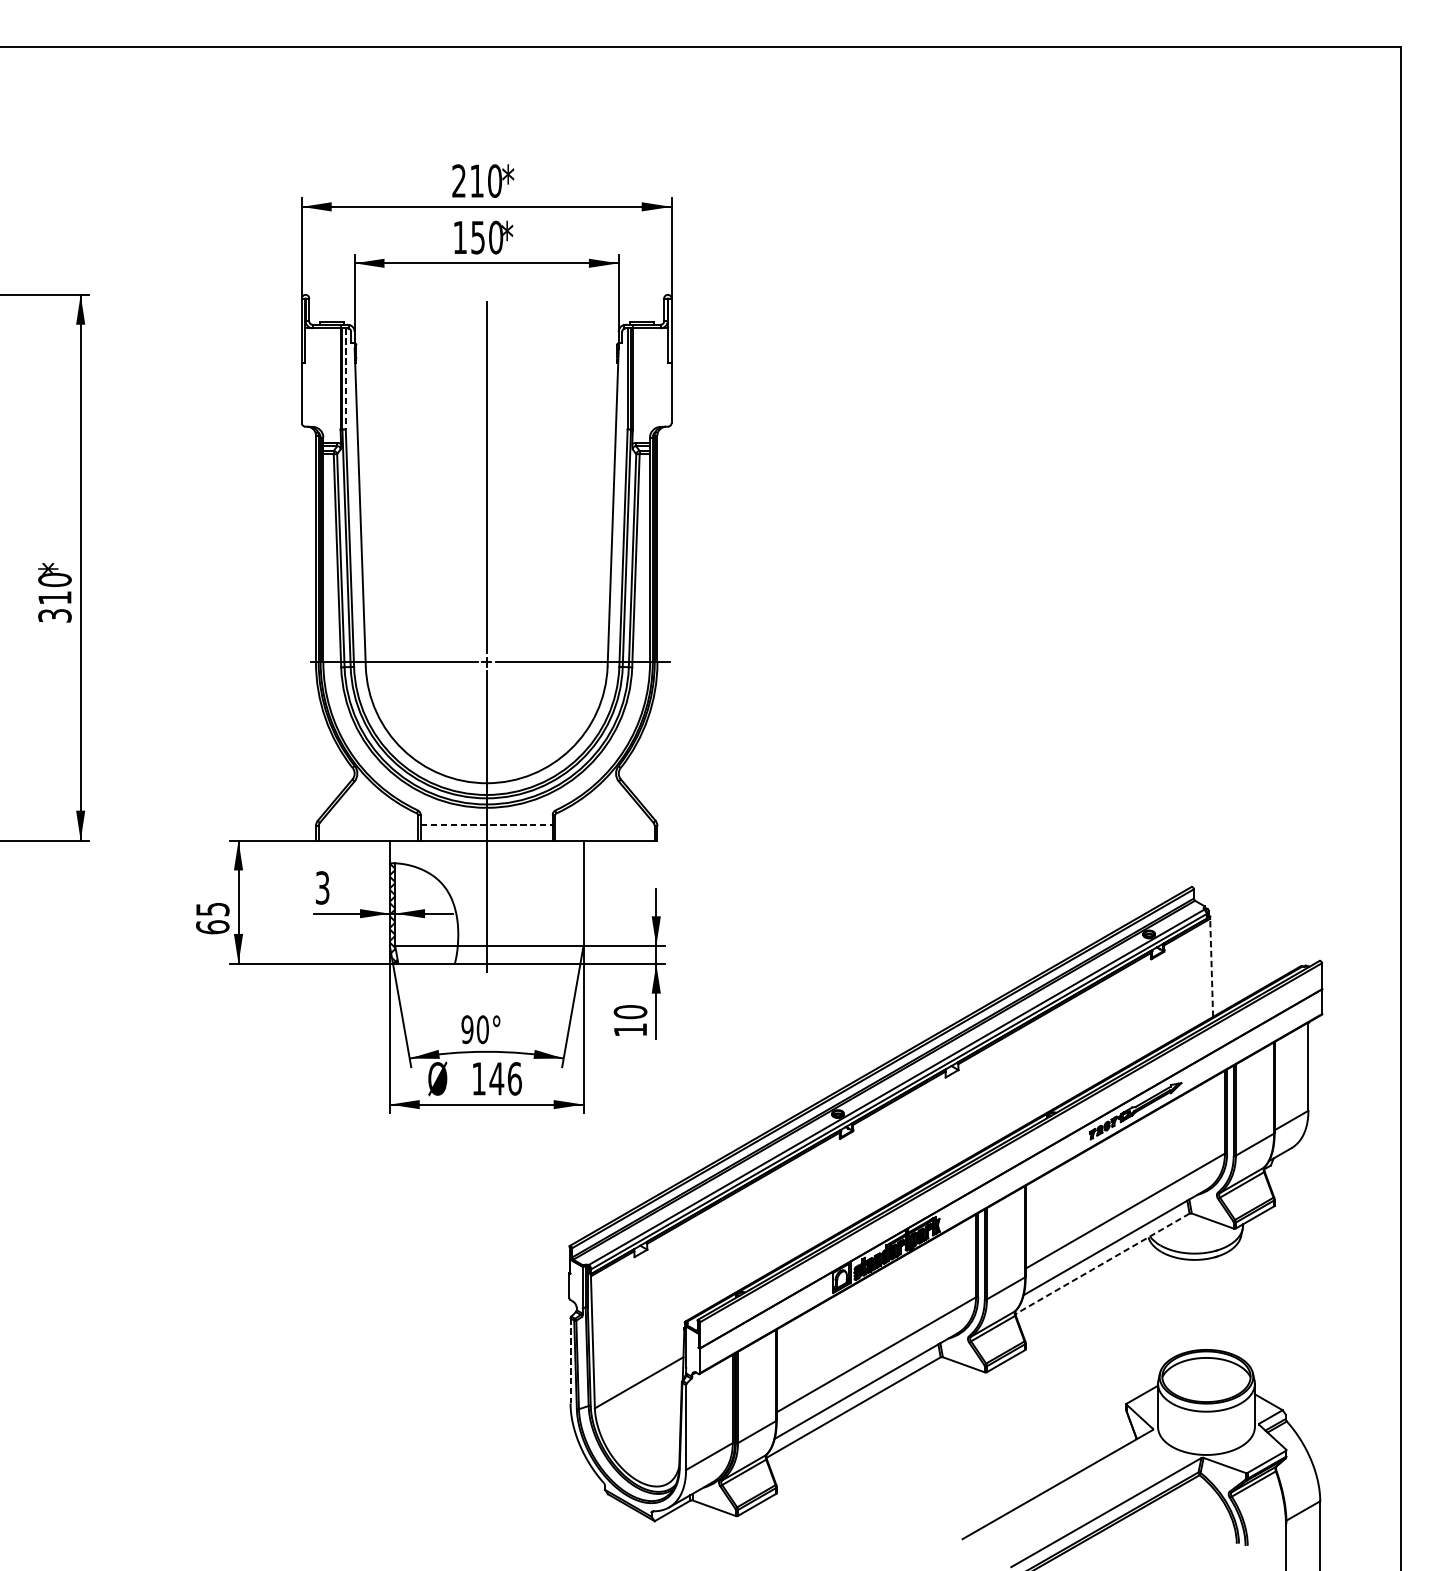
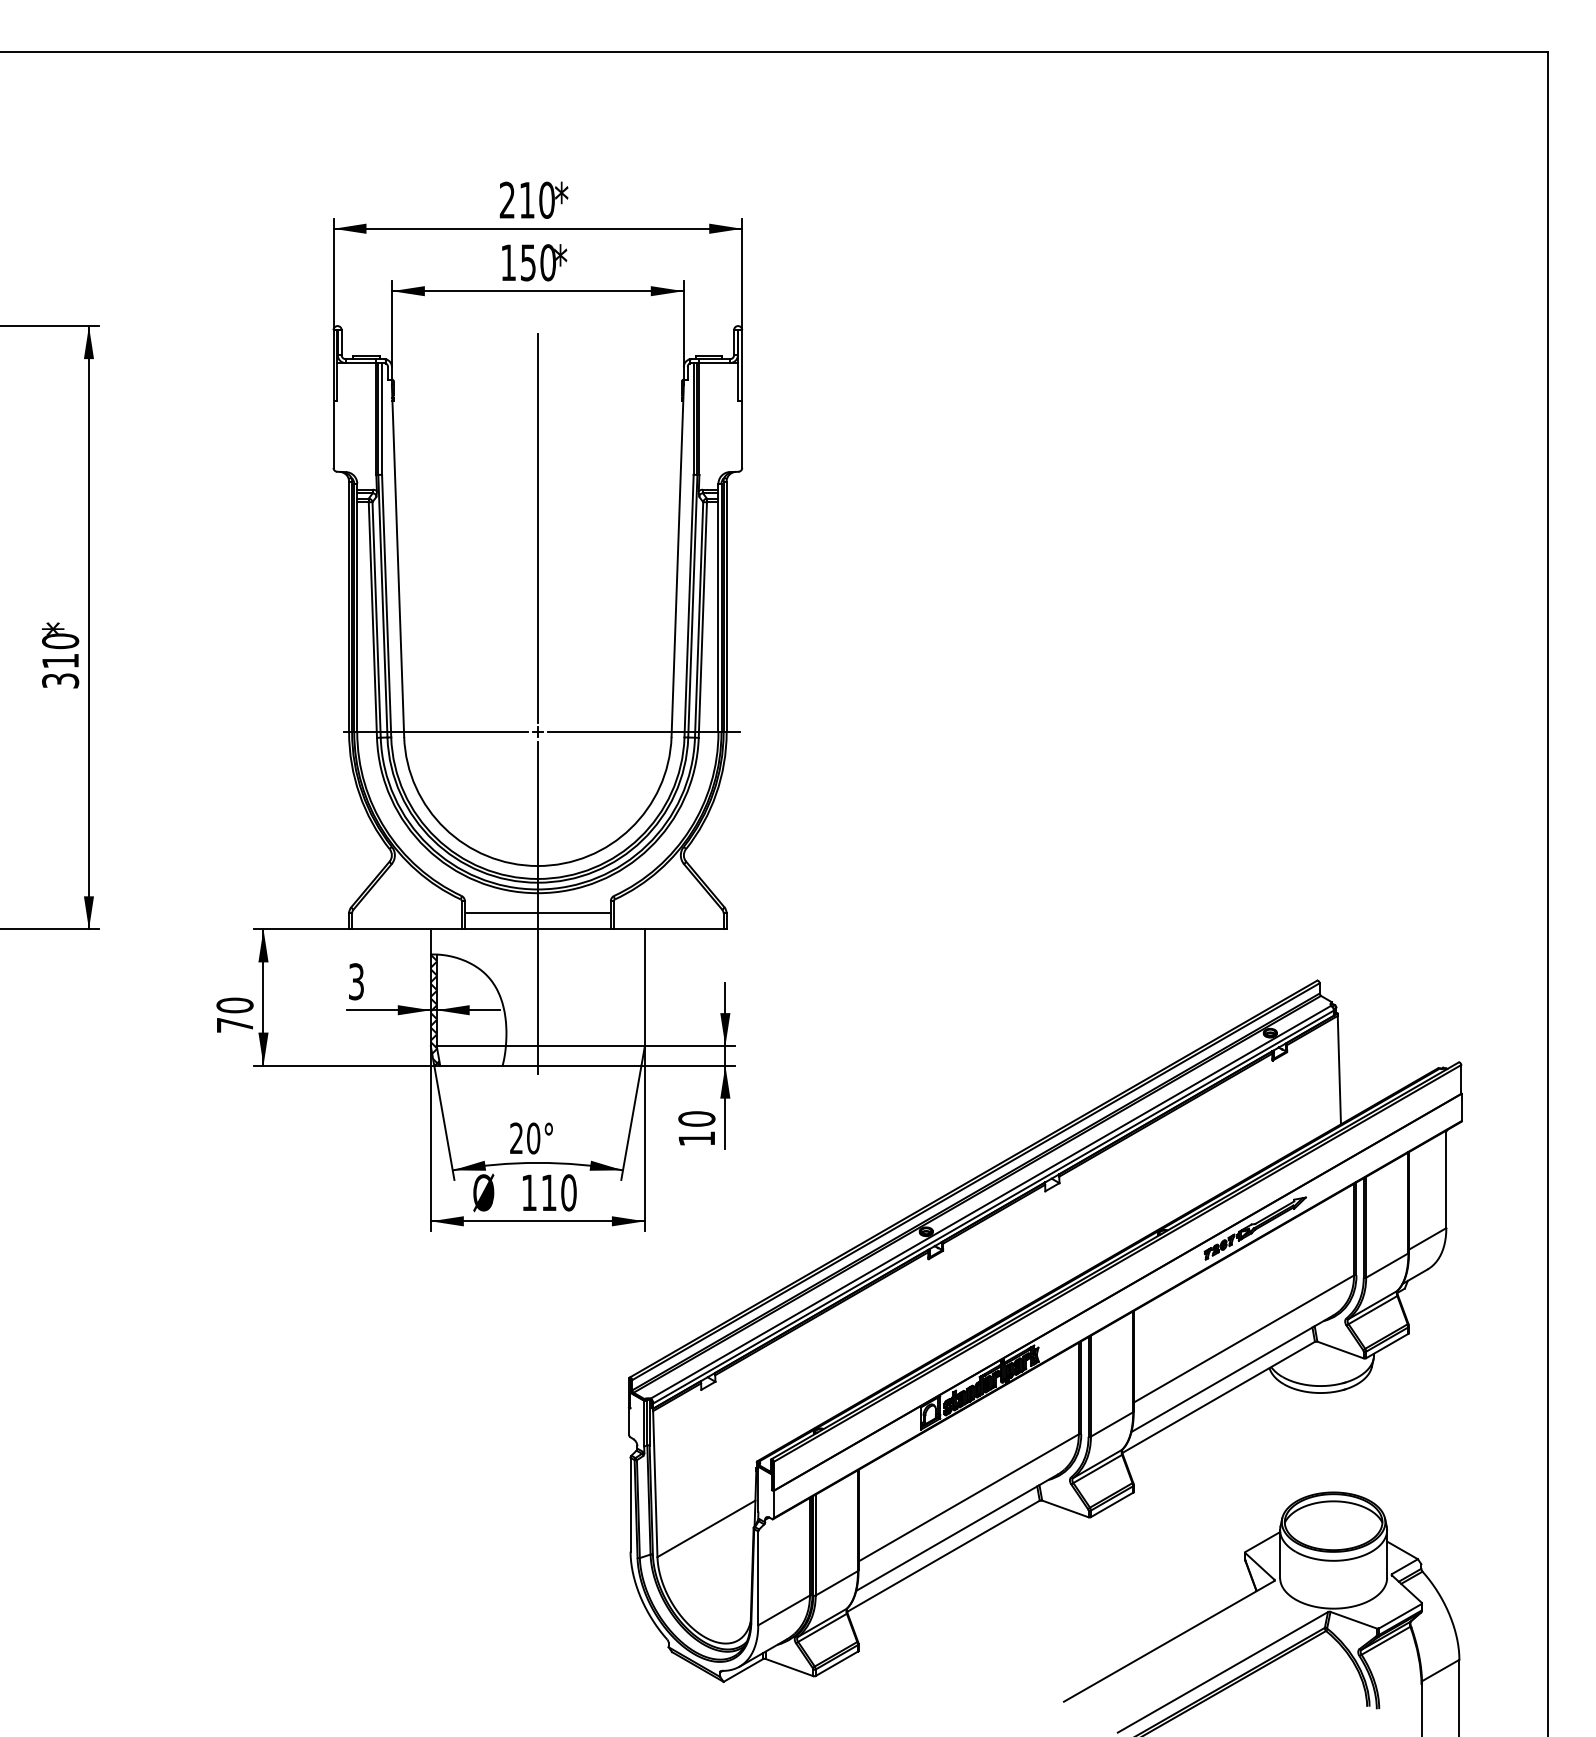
line: (346, 378) -> (382, 418), dashed -> solid
line: (486, 825) -> (537, 912), dashed -> solid
text: (212, 917) -> (234, 1014), 65 -> 70
line: (1211, 967) -> (1339, 1069), dashed -> solid
text: (467, 1029) -> (516, 1138), 90° -> 20°
text: (505, 1078) -> (558, 1192), 146 -> 110
line: (1102, 1263) -> (1218, 1397), dashed -> solid
line: (570, 1360) -> (630, 1504), dashed -> solid

